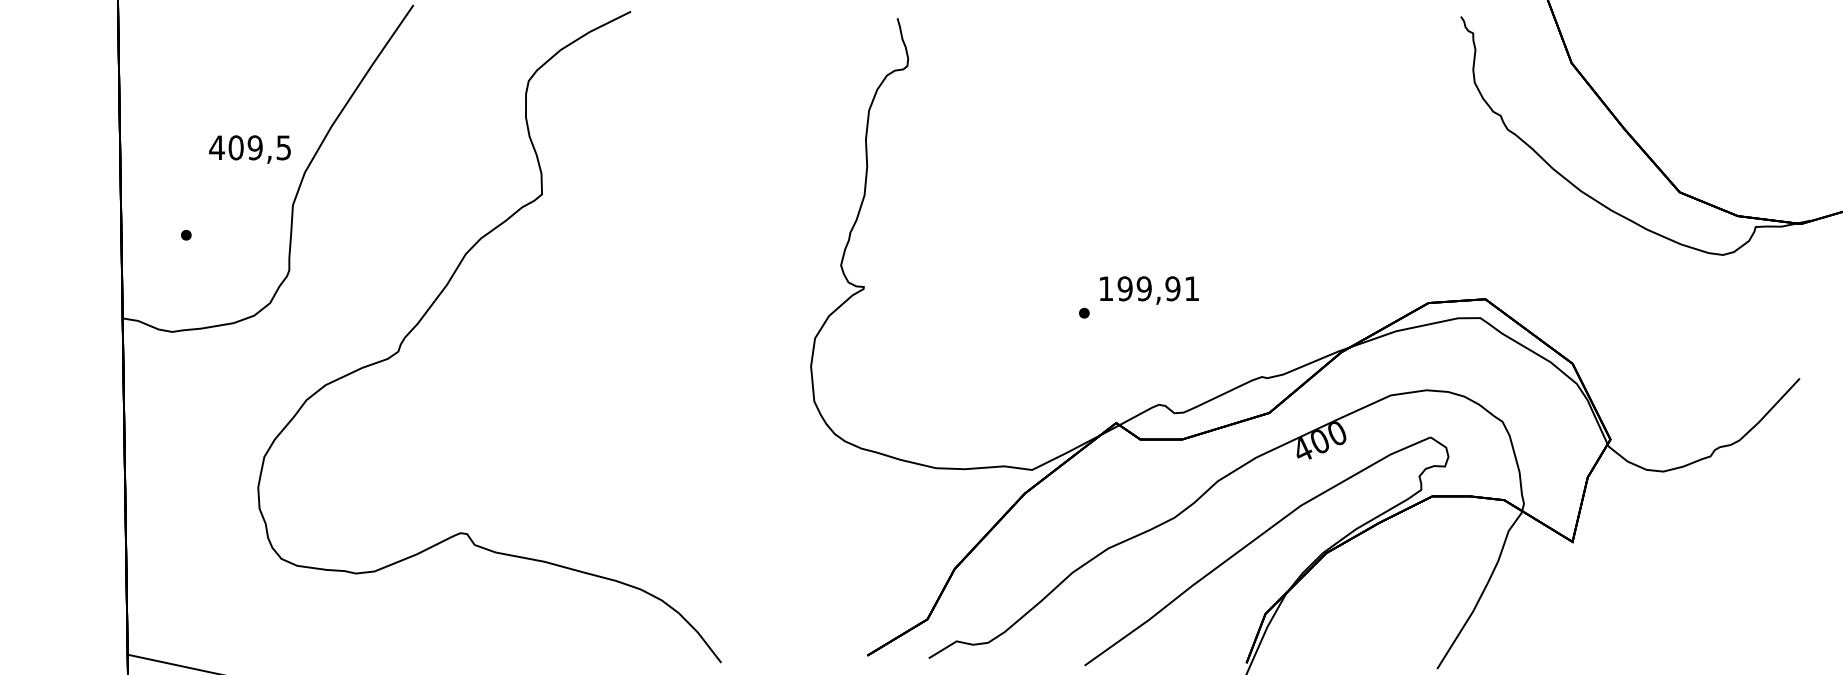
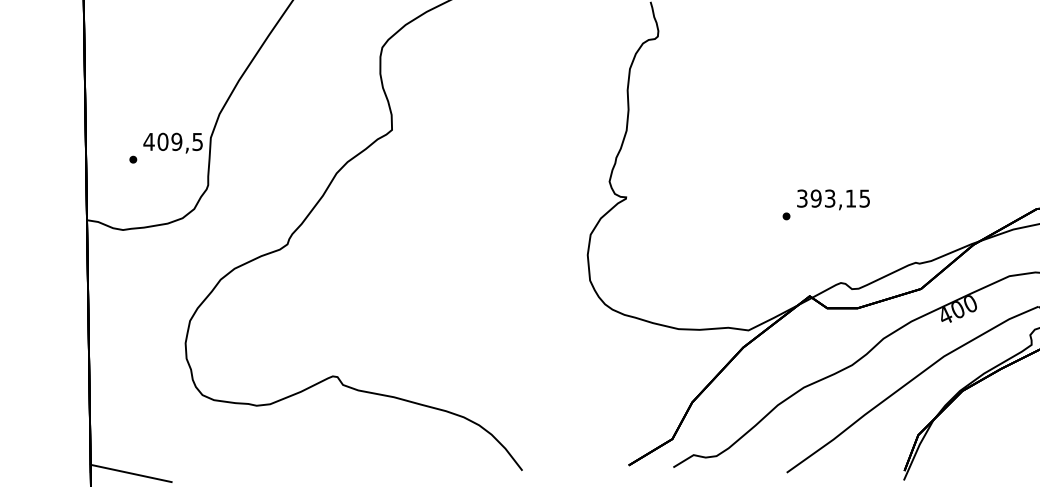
text: (249, 149) -> (172, 143), moved
text: (1148, 288) -> (833, 198), 199,91 -> 393,15

